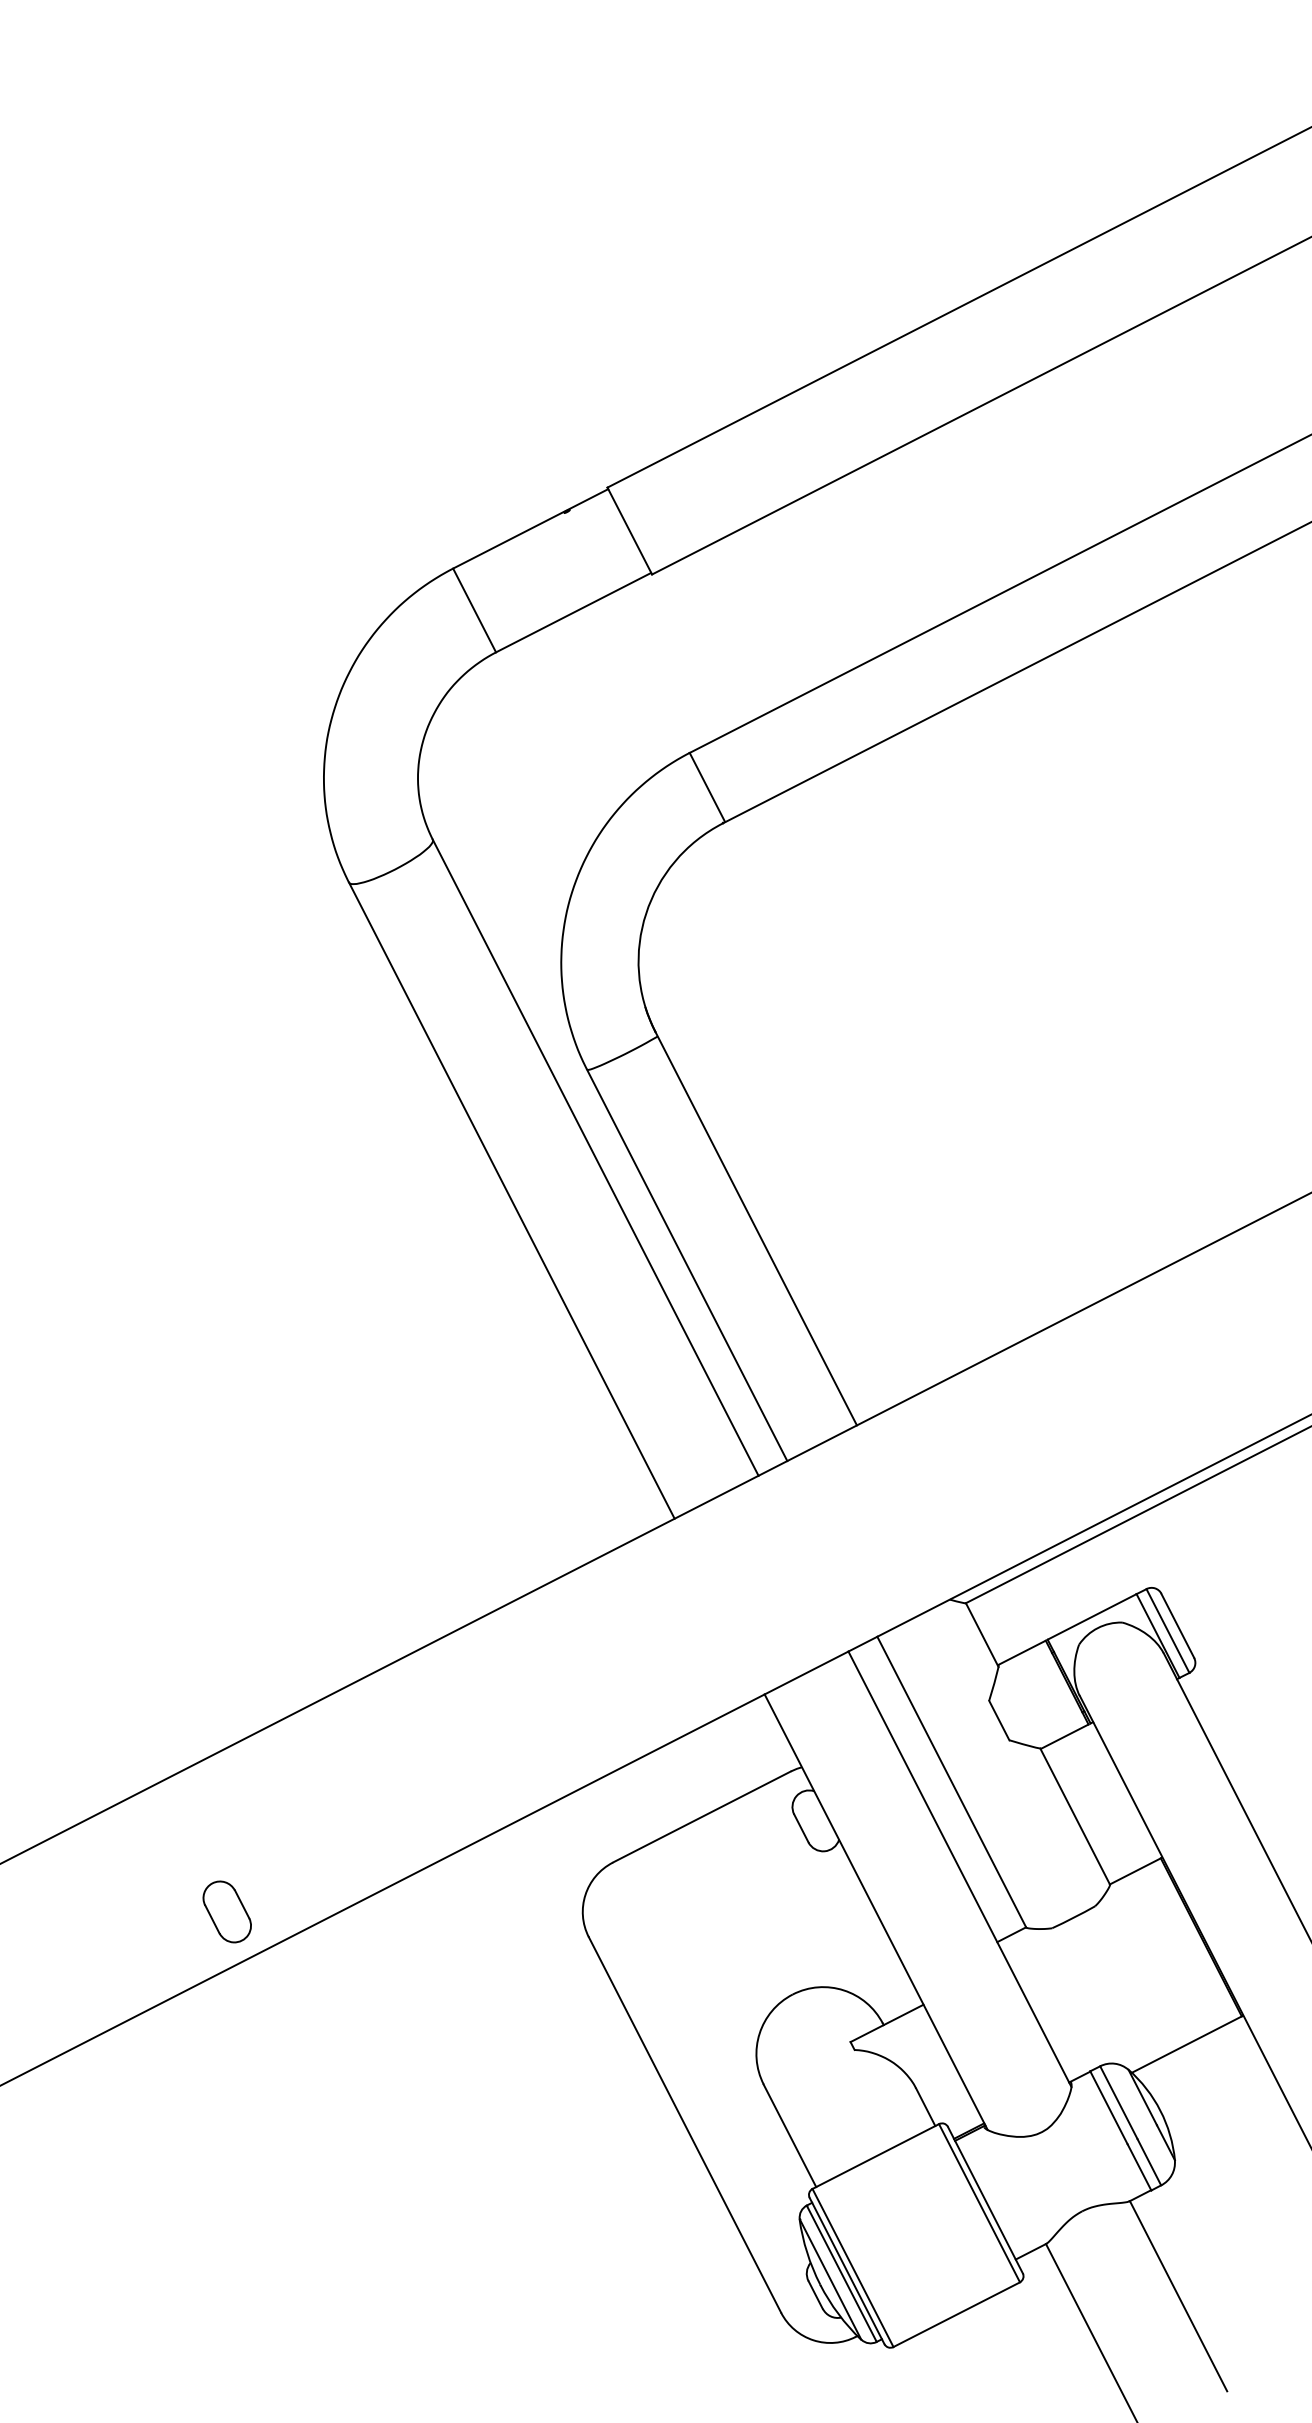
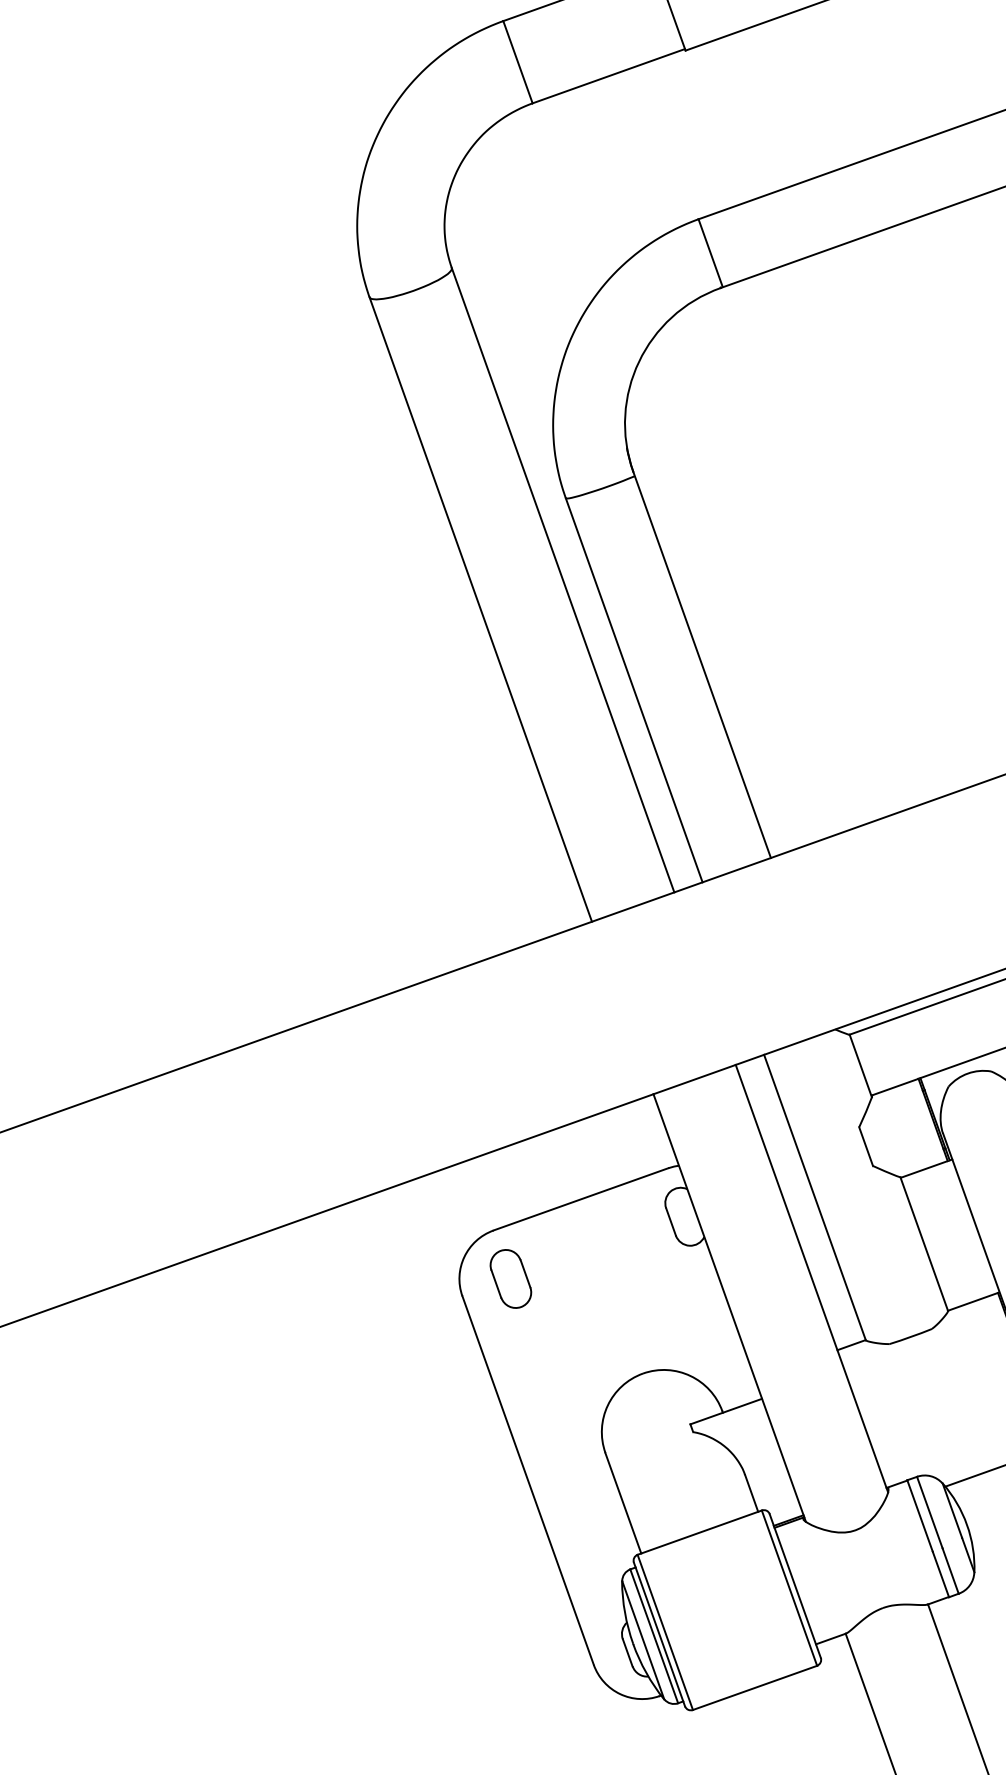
part: (226, 1911) -> (510, 1278), moved

